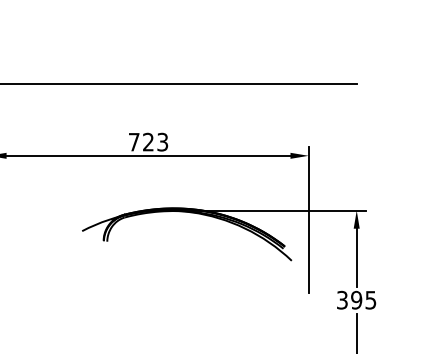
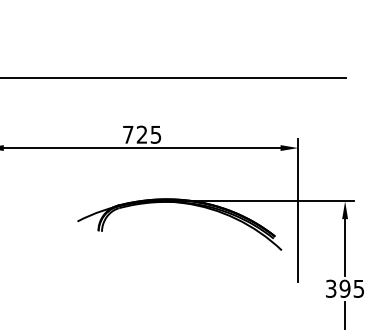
text: (162, 141) -> (155, 134), 723 -> 725

